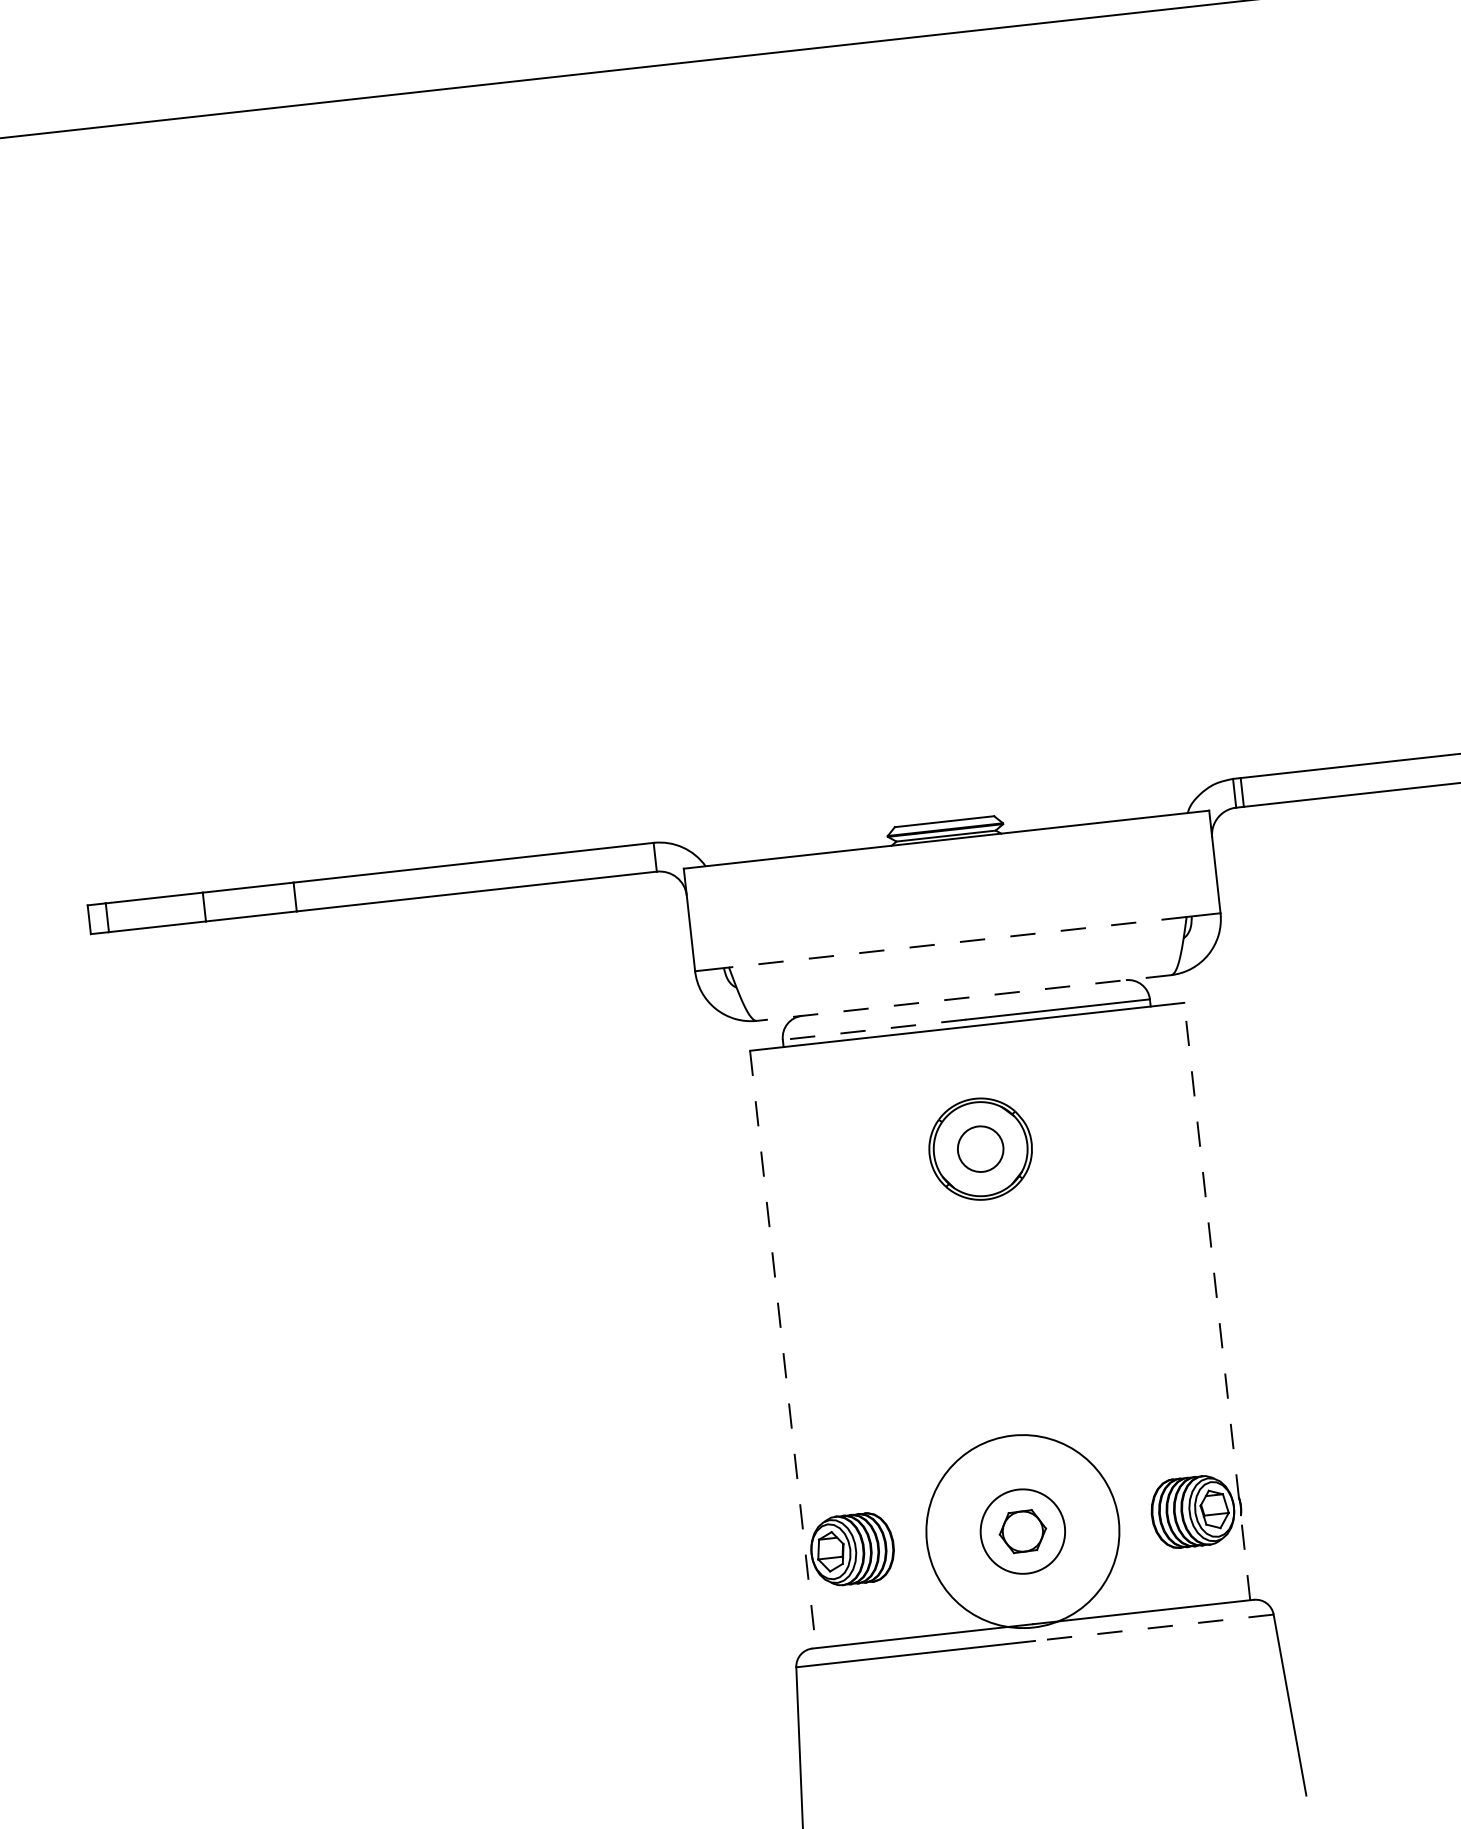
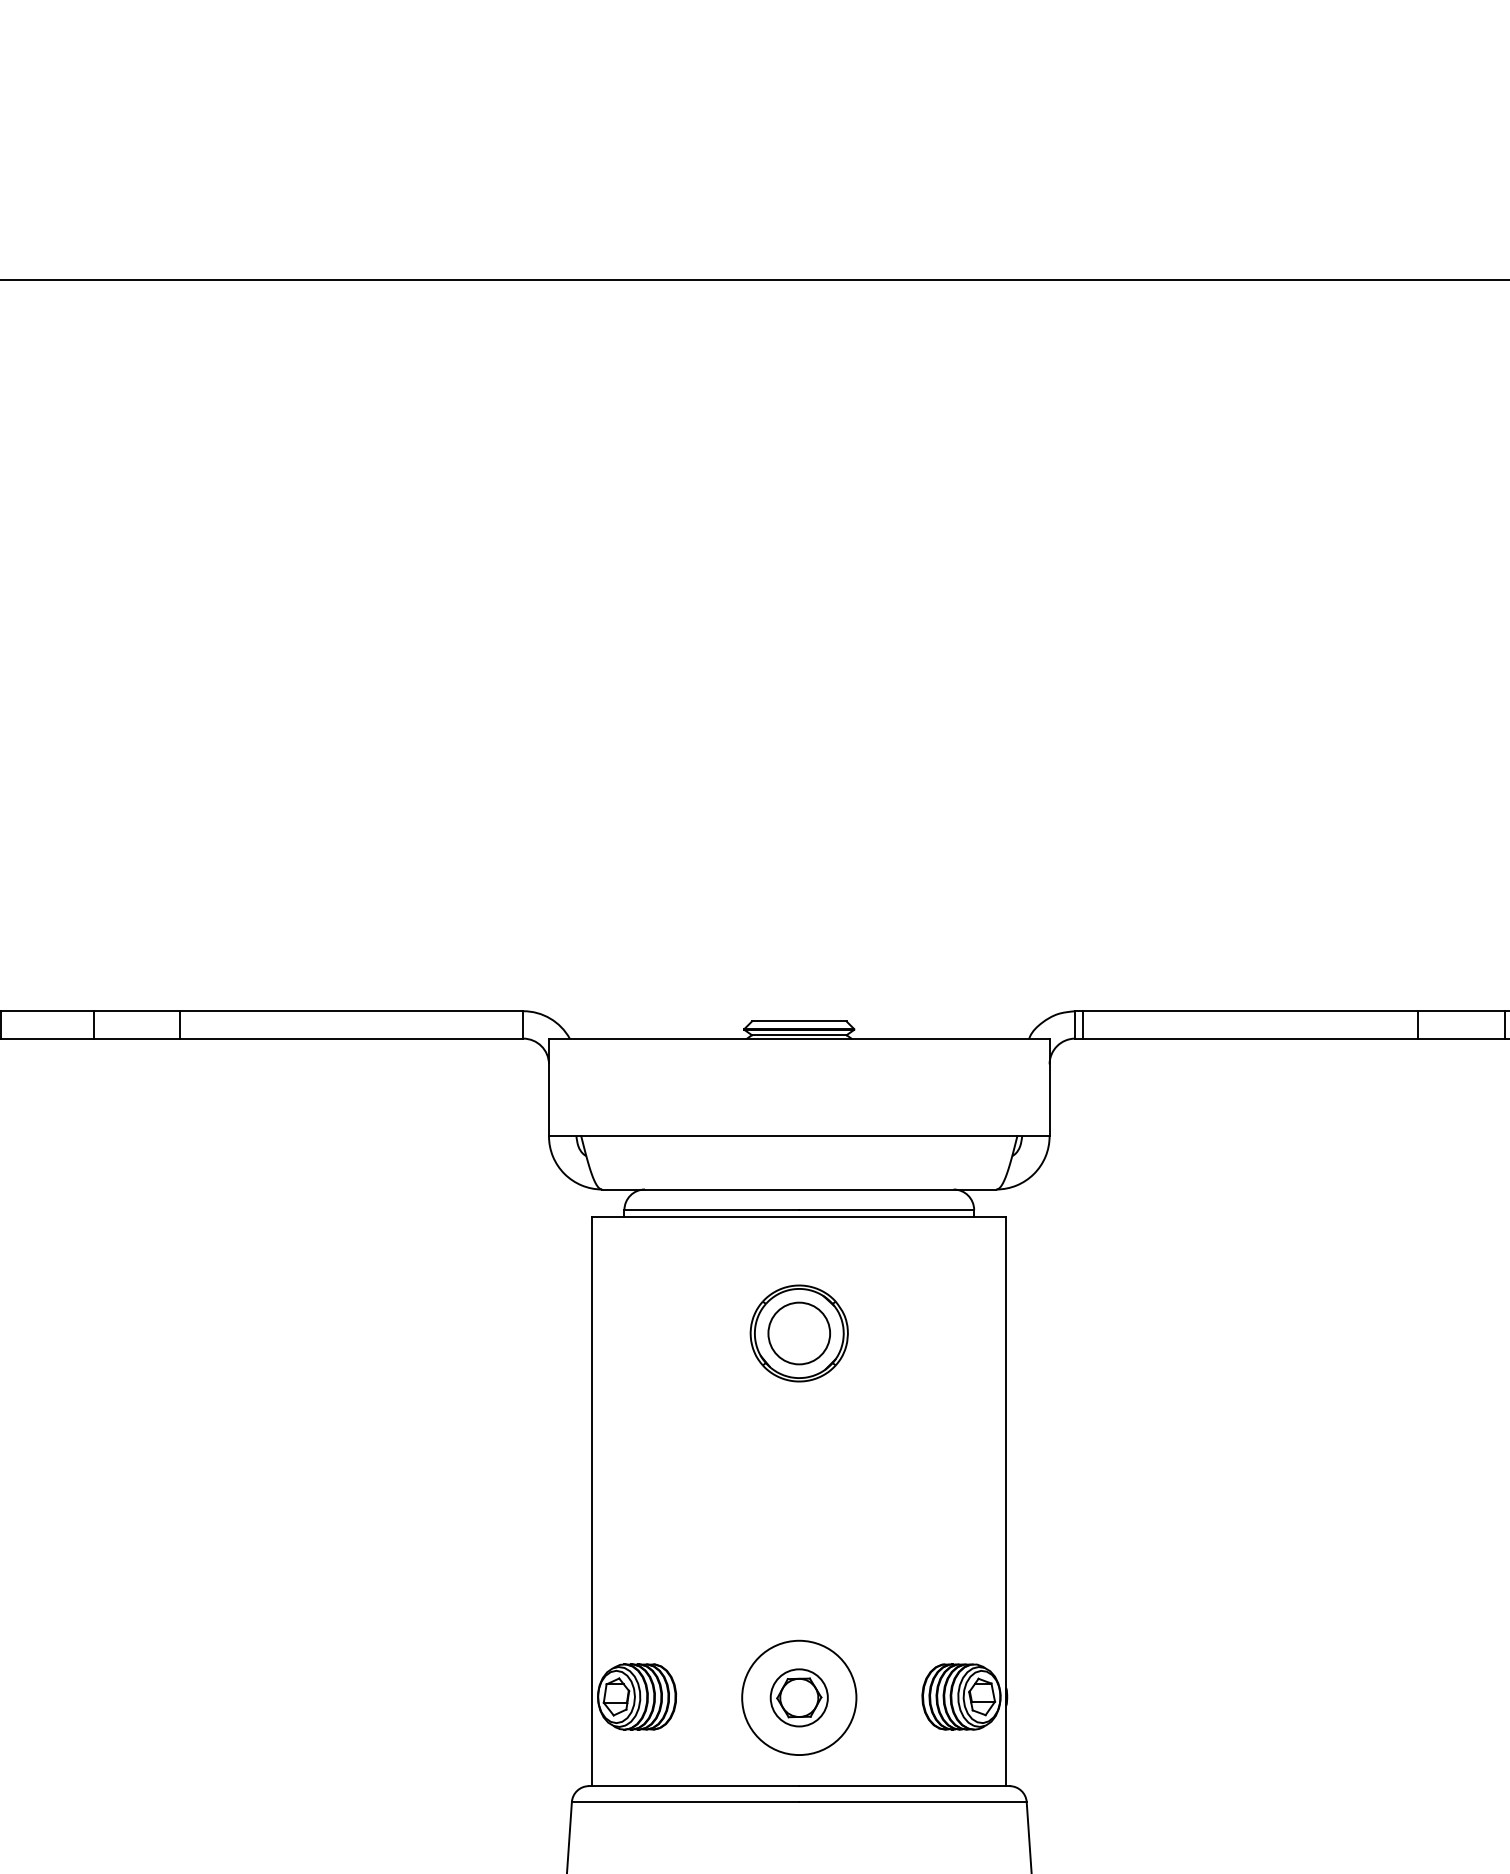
line: (957, 942) -> (798, 1136), dashed -> solid
line: (963, 998) -> (798, 1189), dashed -> solid
line: (874, 1030) -> (711, 1210), dashed -> solid
circle: (980, 1149) -> (799, 1333), size x1.43
line: (1217, 1301) -> (1006, 1501), dashed -> solid
line: (783, 1349) -> (592, 1501), dashed -> solid
circle: (1022, 1531) -> (798, 1697), size x0.71
circle: (1023, 1531) -> (799, 1697), size x0.62
line: (1154, 1628) -> (913, 1802), dashed -> solid

